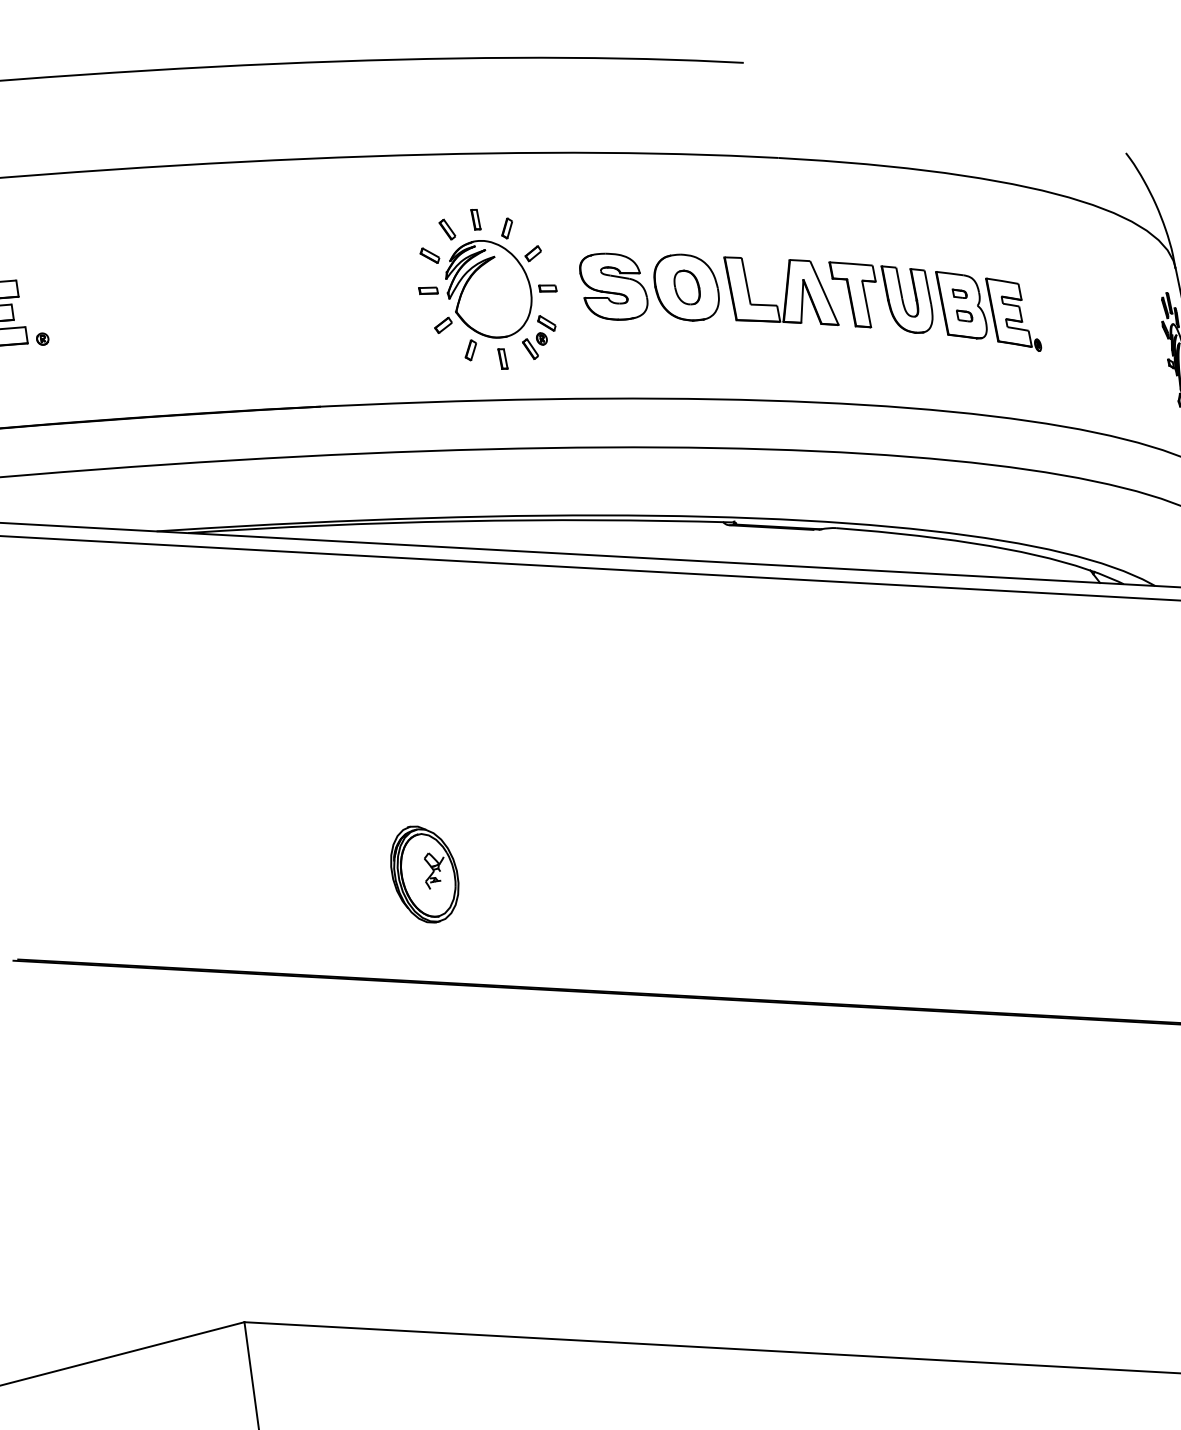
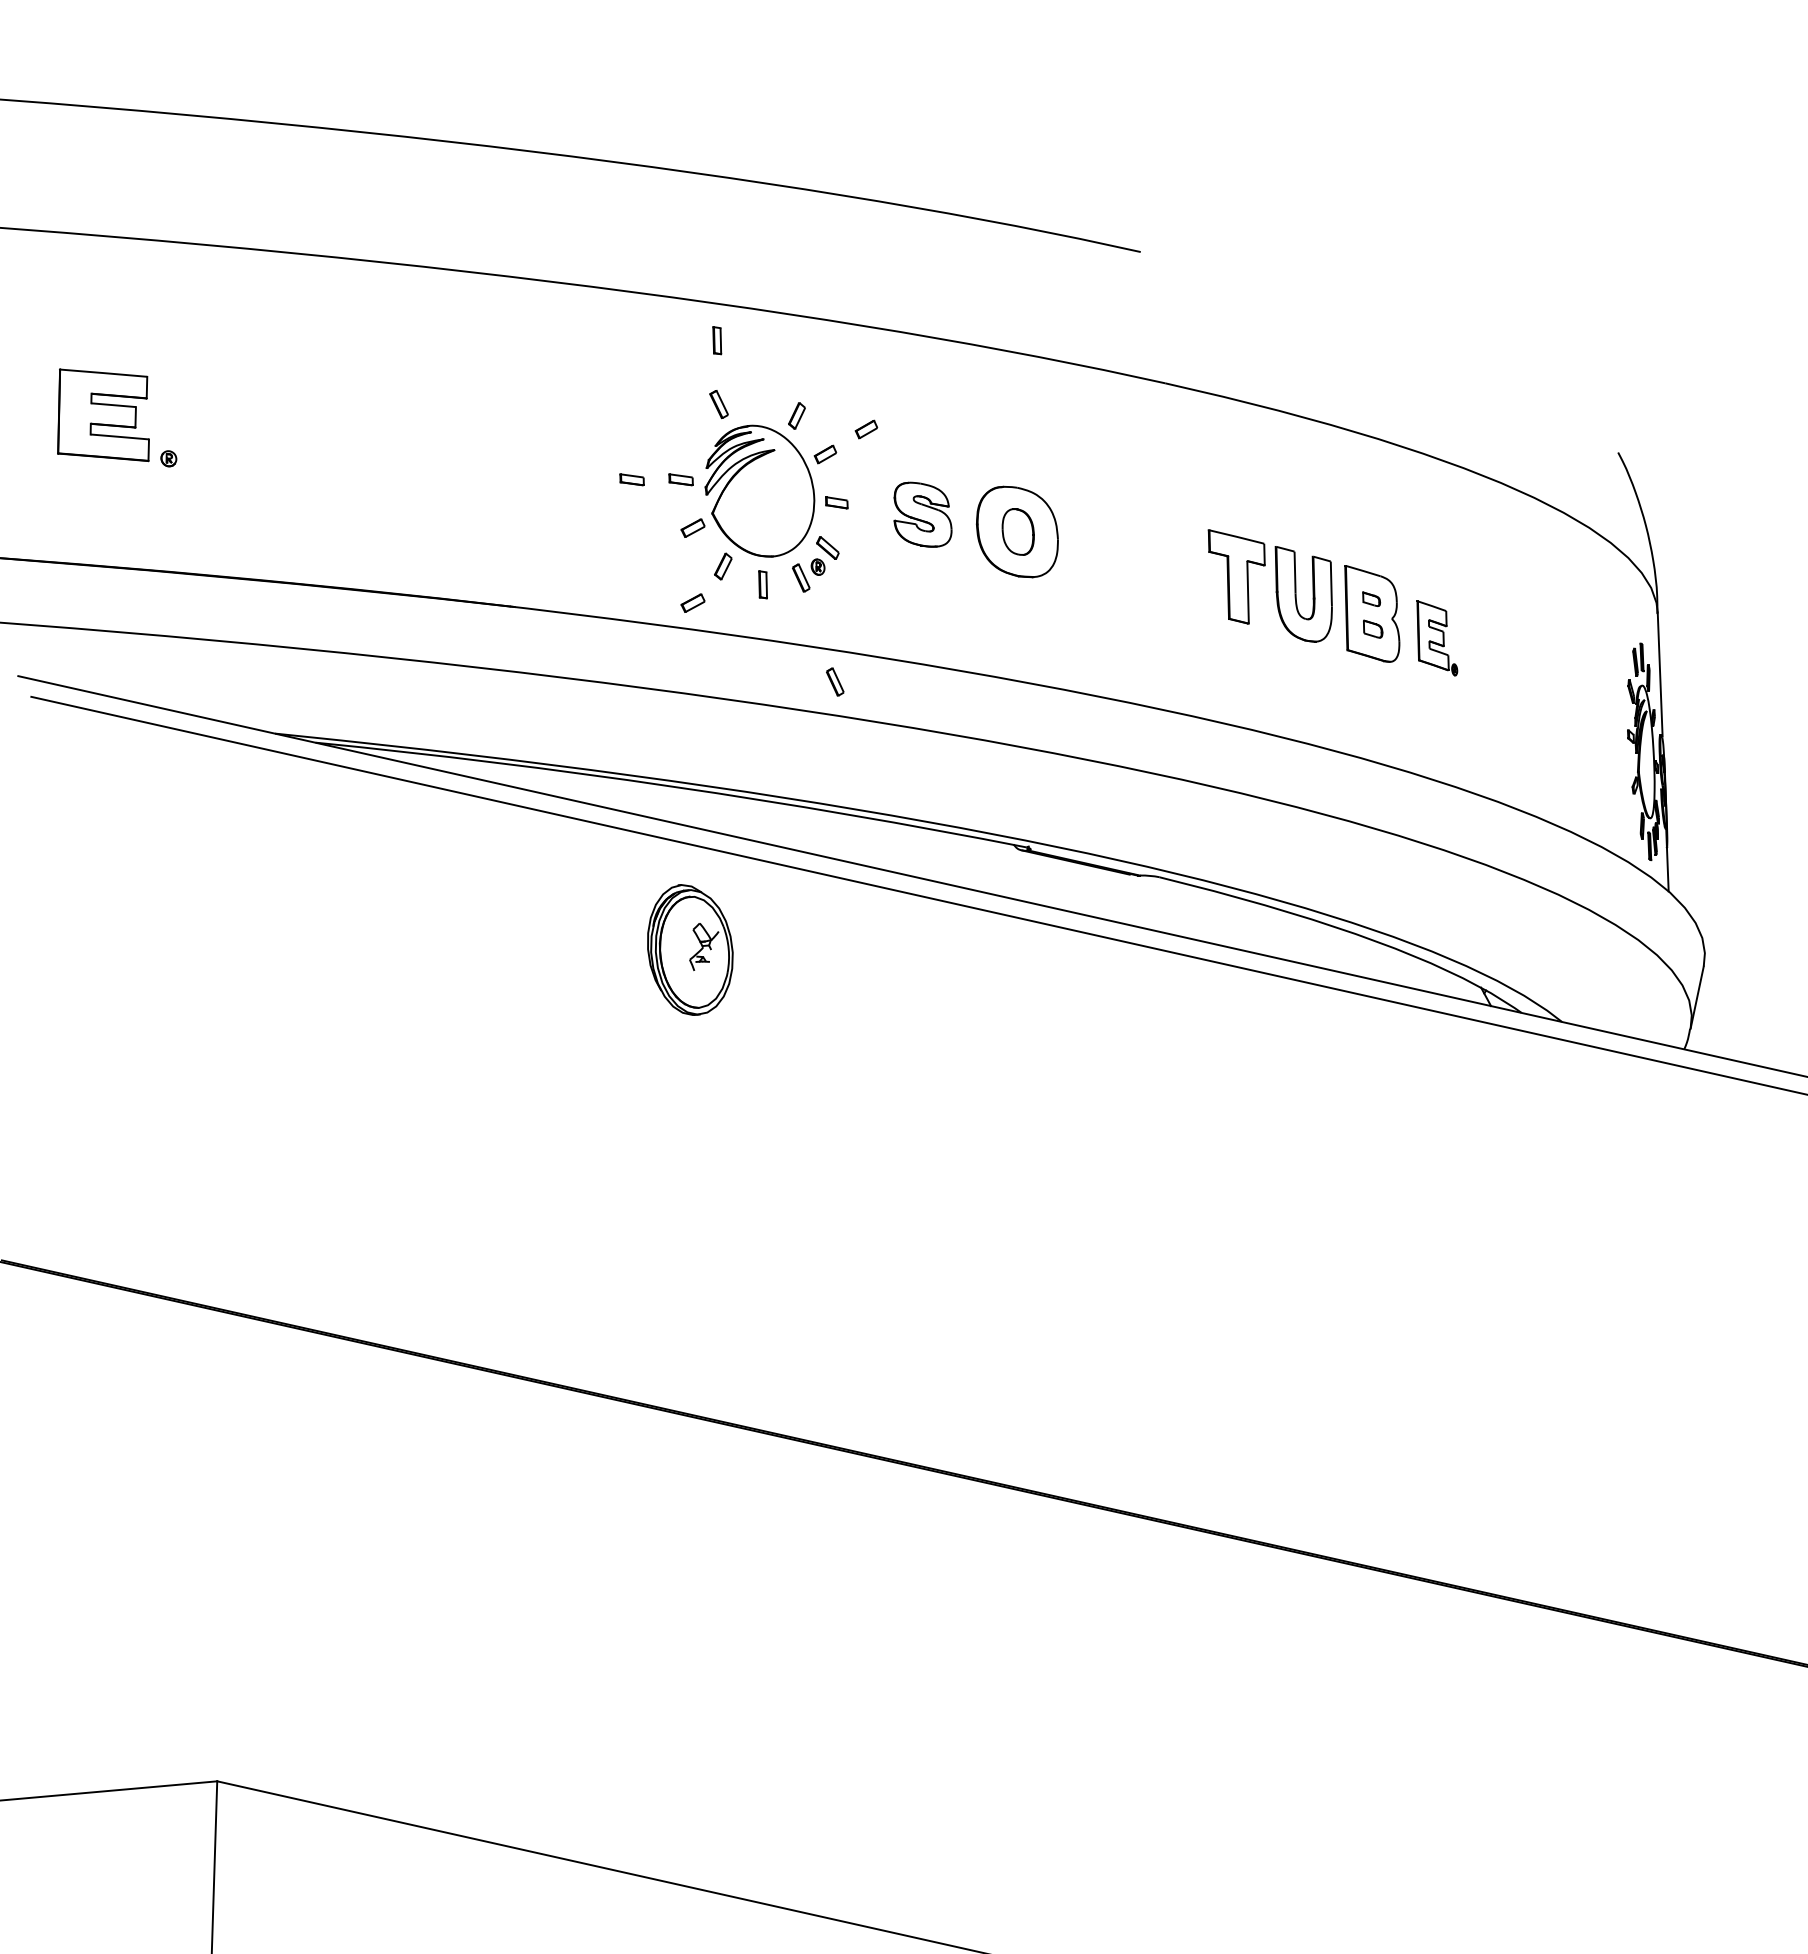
part: (476, 219) -> (717, 340), moved
part: (560, 229) -> (866, 429), added
part: (429, 255) -> (690, 434), removed
part: (613, 286) -> (922, 514), size x0.7
part: (781, 291) -> (1139, 557), removed
part: (391, 296) -> (631, 479), added
part: (1014, 314) -> (1437, 638), size x0.7
part: (452, 381) -> (692, 602), added
part: (569, 422) -> (835, 681), added
part: (424, 873) -> (690, 949), moved

